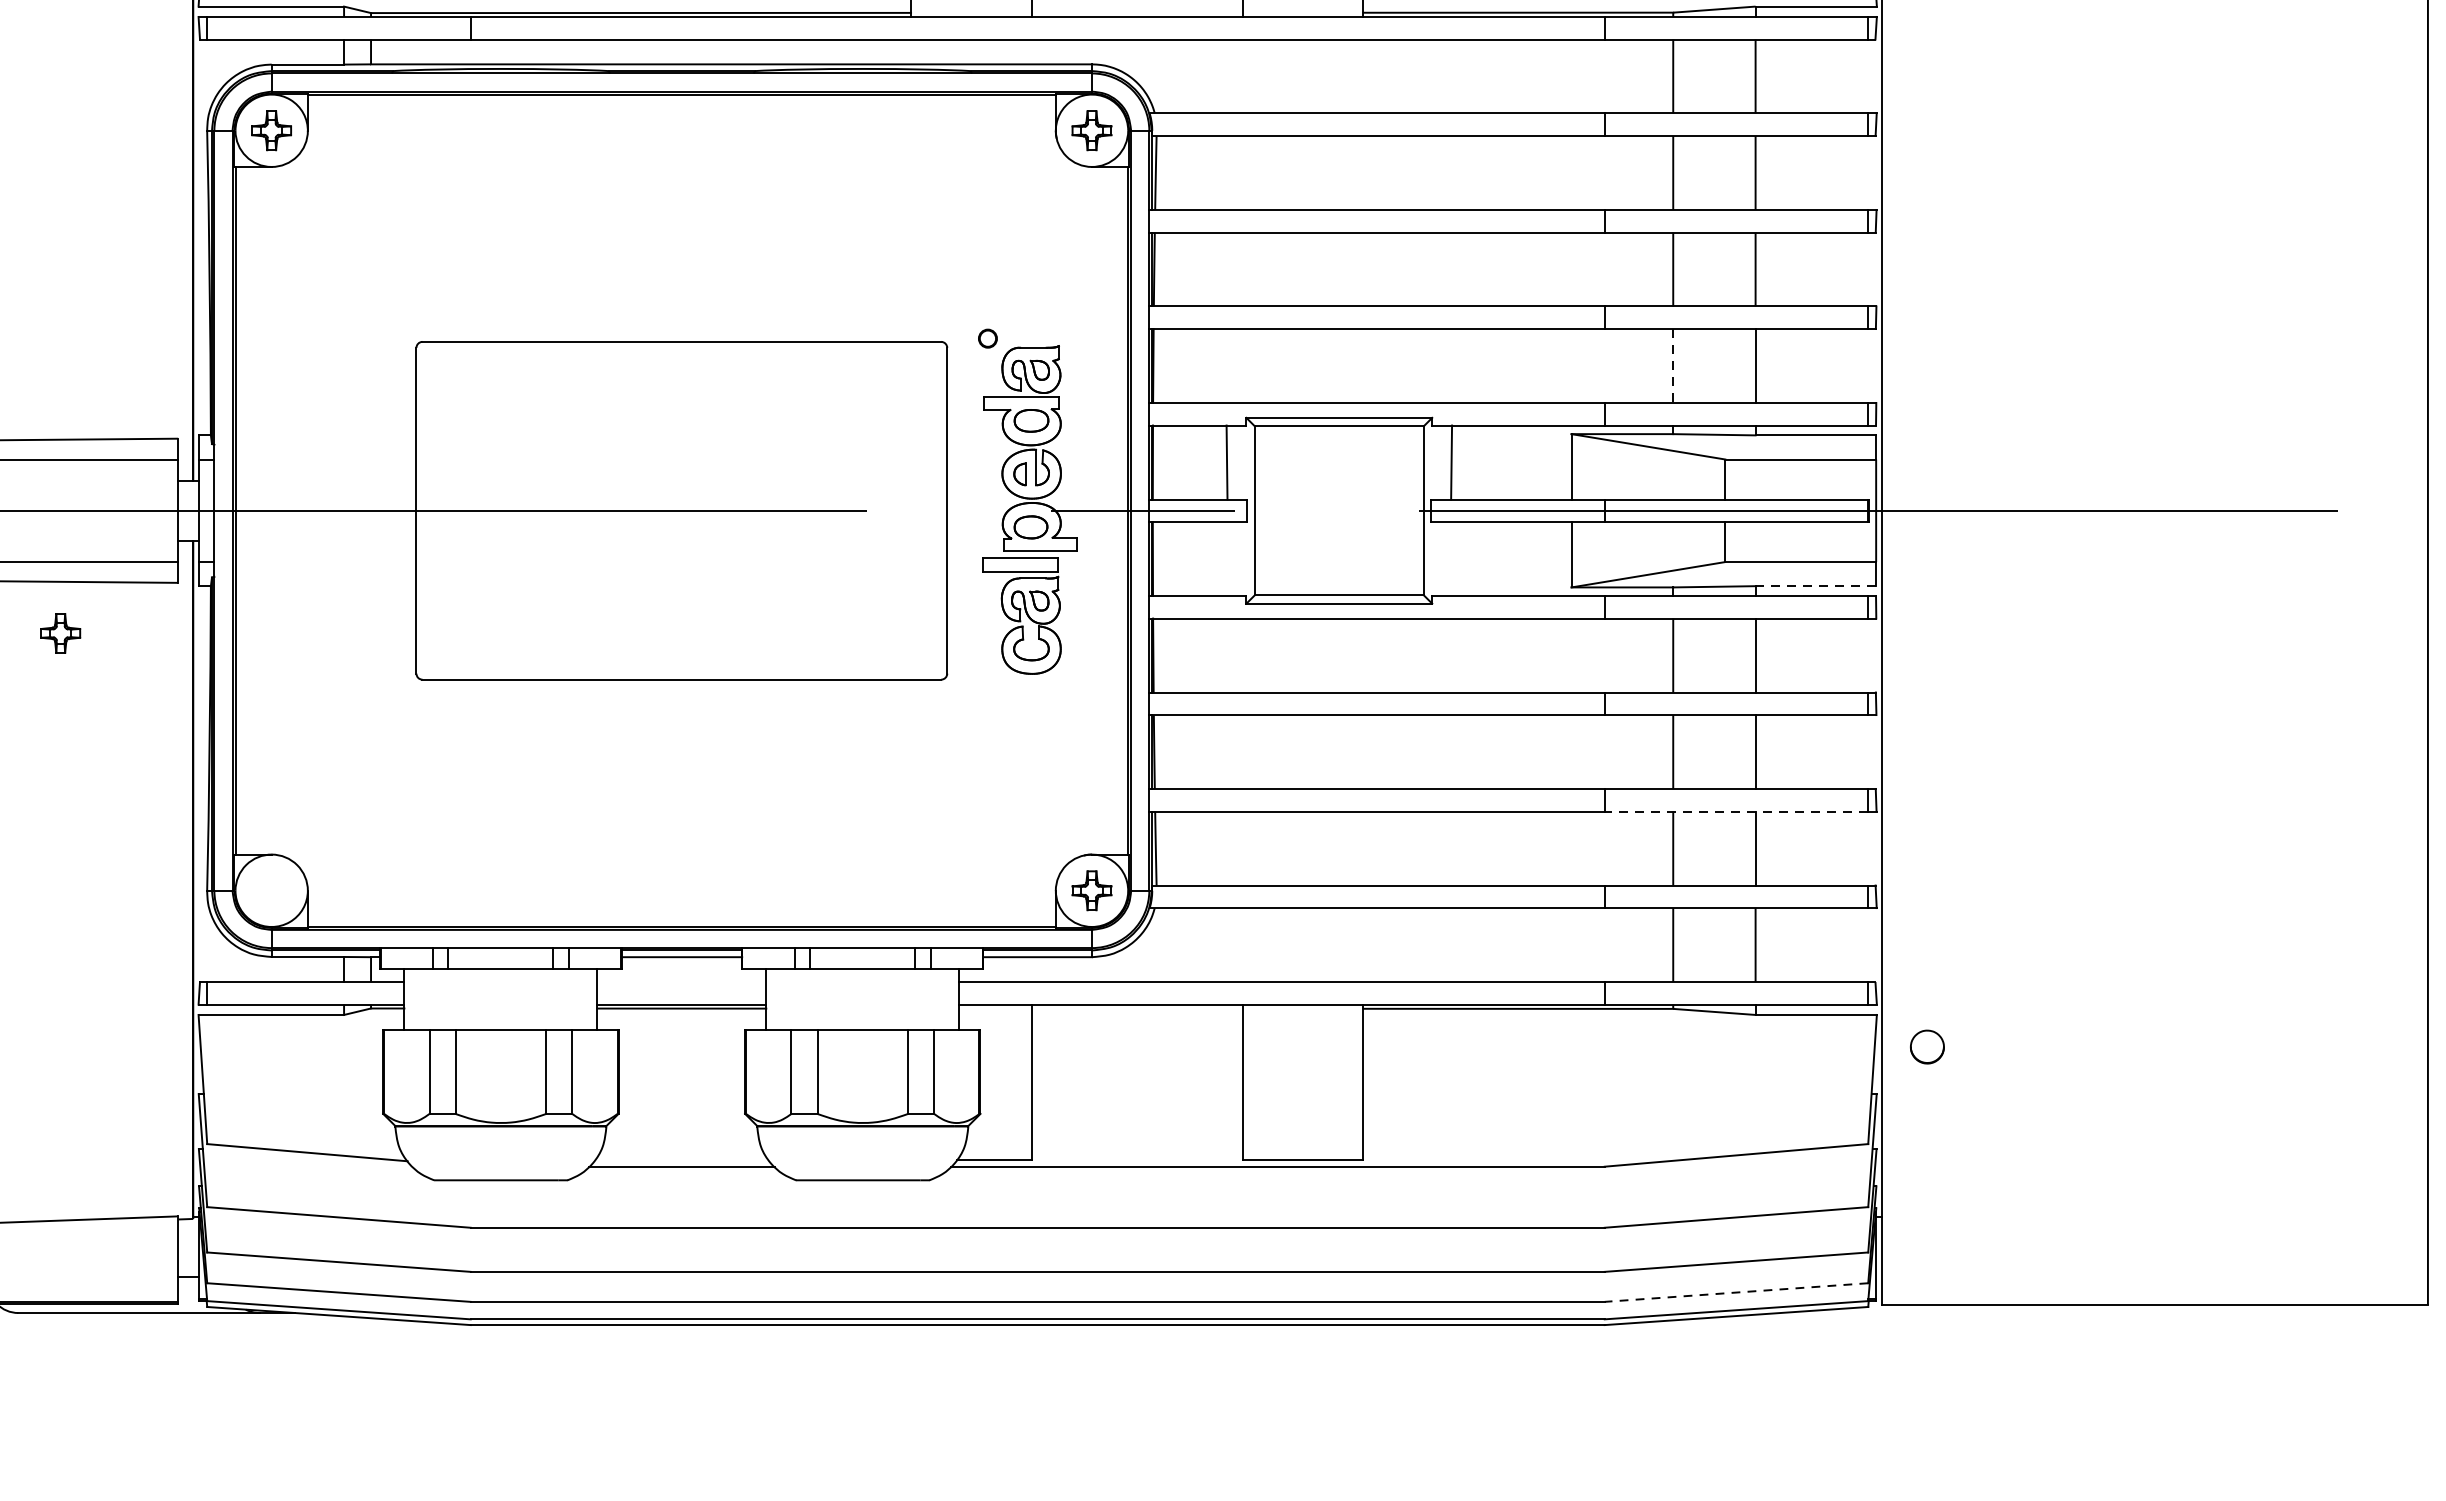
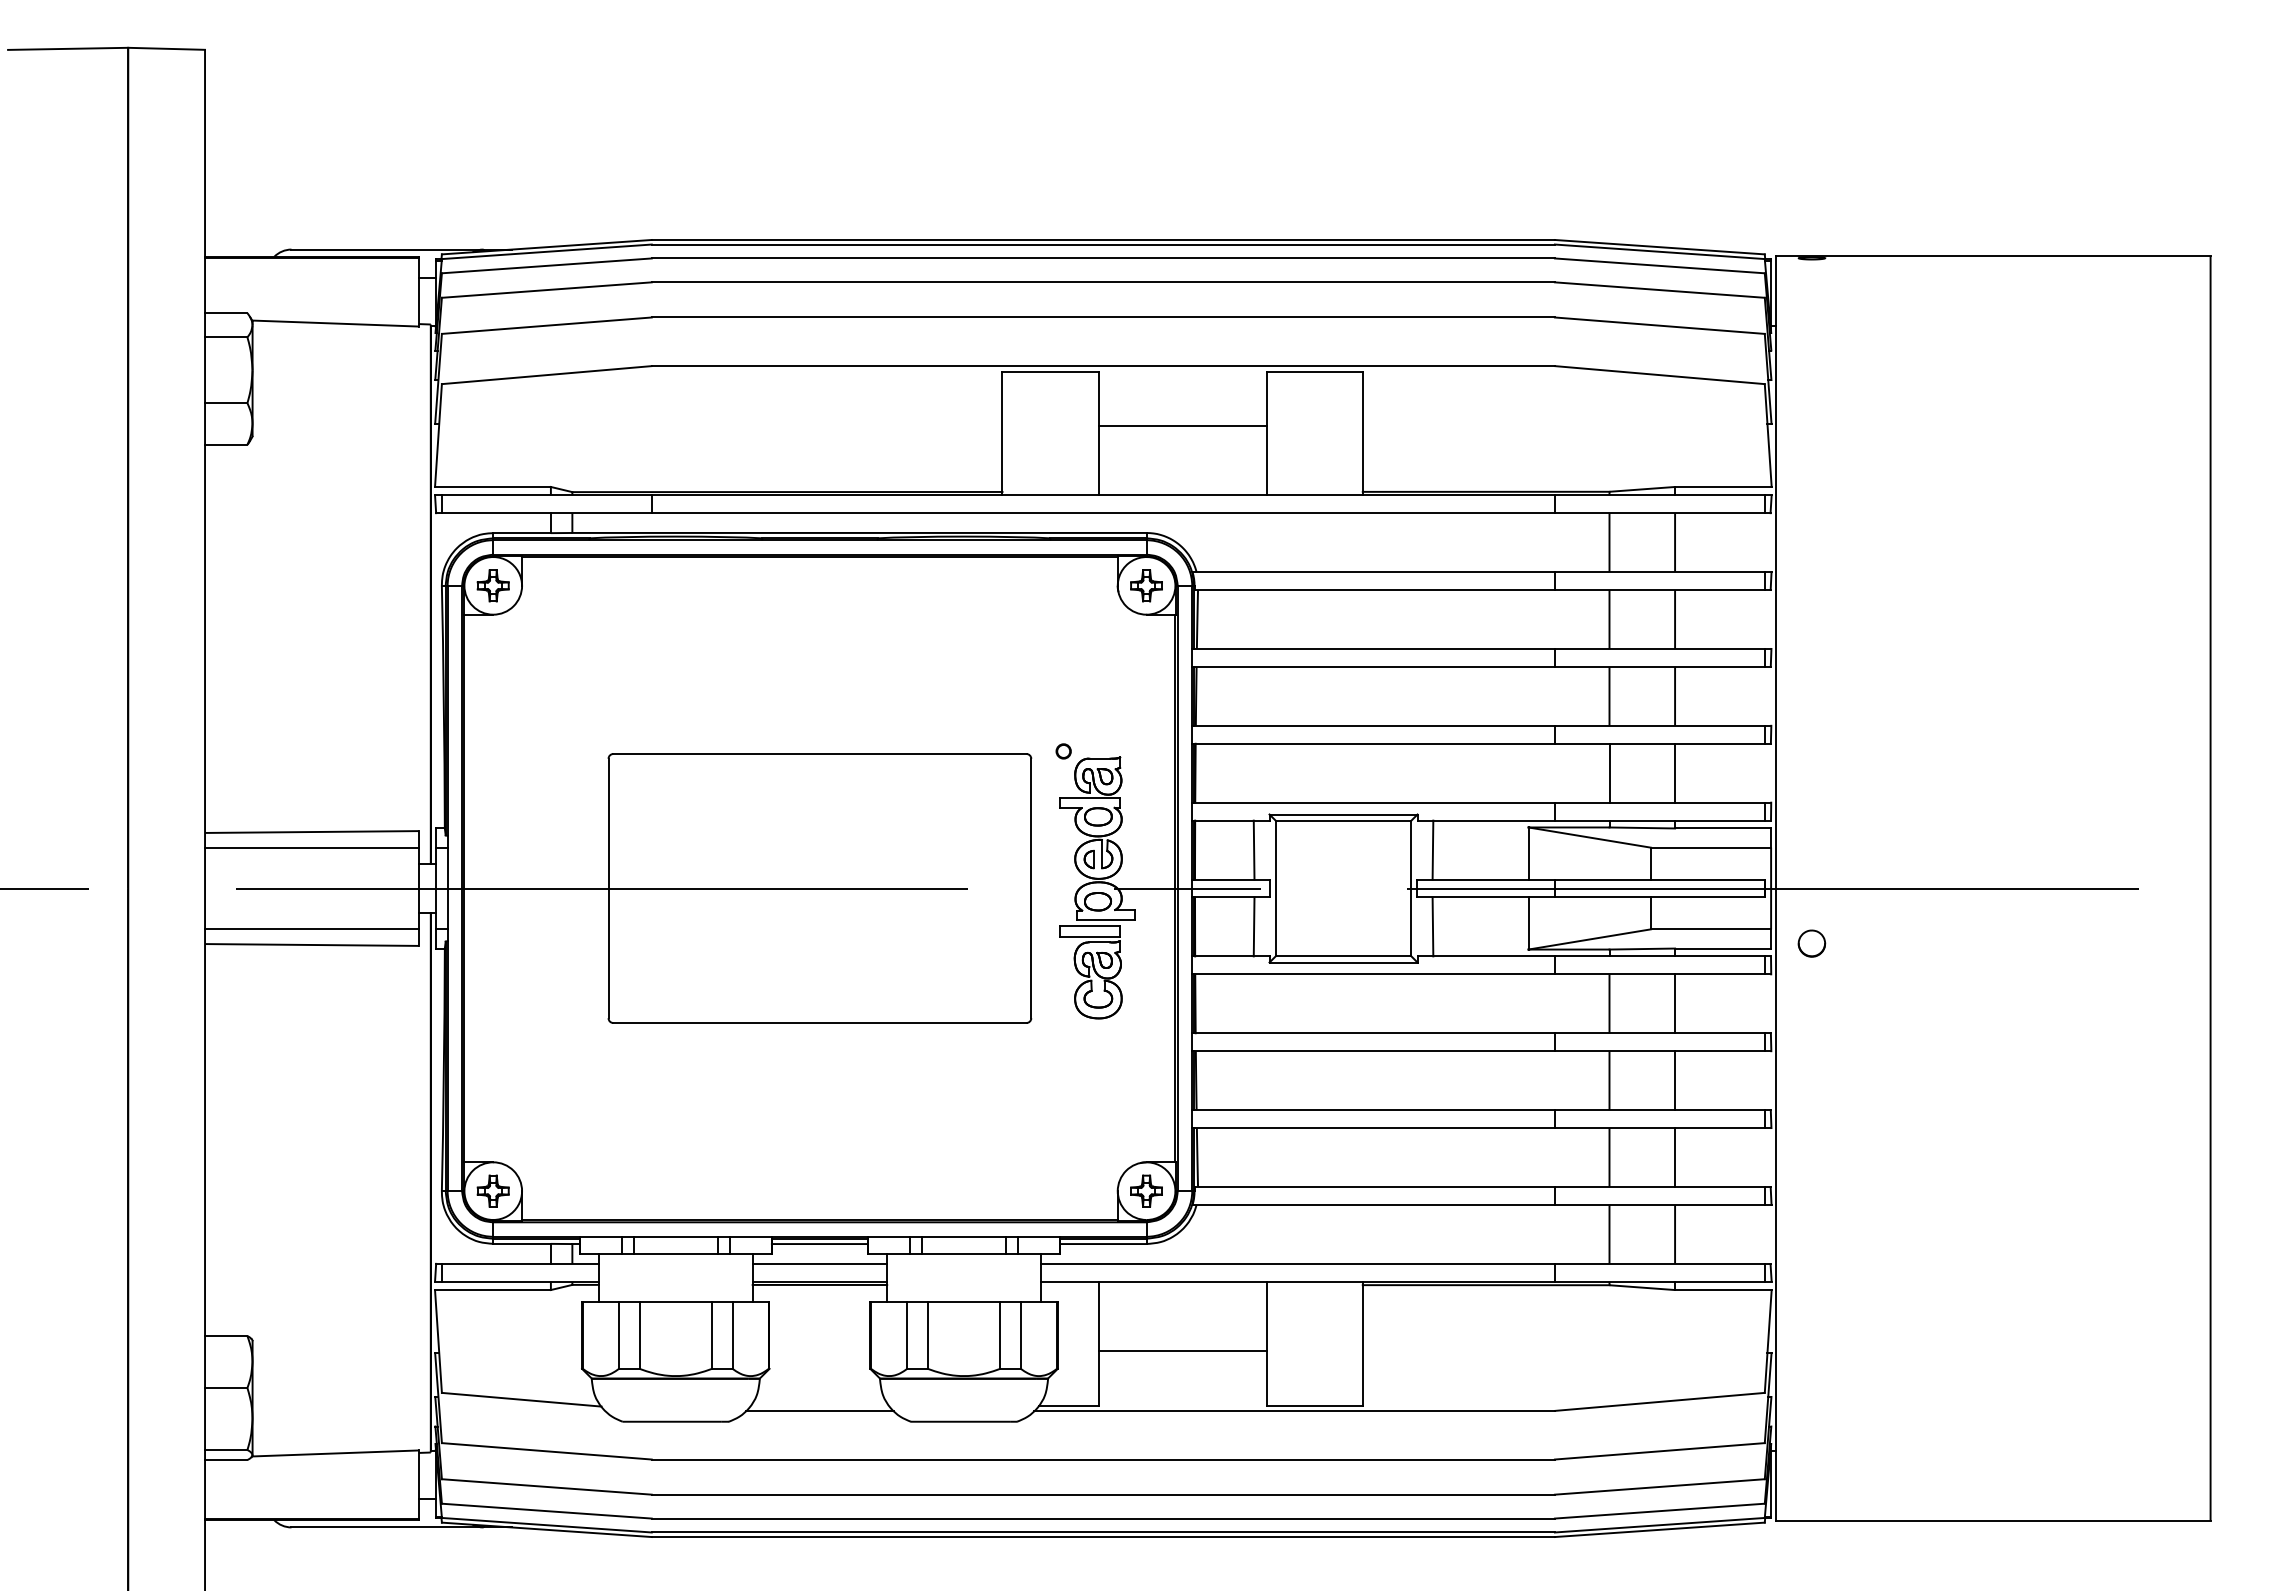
line: (1673, 366) -> (1609, 773), dashed -> solid
line: (1226, 558) -> (1253, 926), added
line: (1451, 558) -> (1432, 926), added
line: (1815, 586) -> (1722, 948), dashed -> solid
part: (59, 632) -> (492, 1190), moved
line: (1736, 812) -> (1659, 1128), dashed -> solid
line: (681, 981) -> (819, 1263), added
part: (1926, 1046) -> (1811, 943), moved
line: (1137, 1092) -> (1182, 1351), added
line: (1736, 1293) -> (1659, 1511), dashed -> solid

